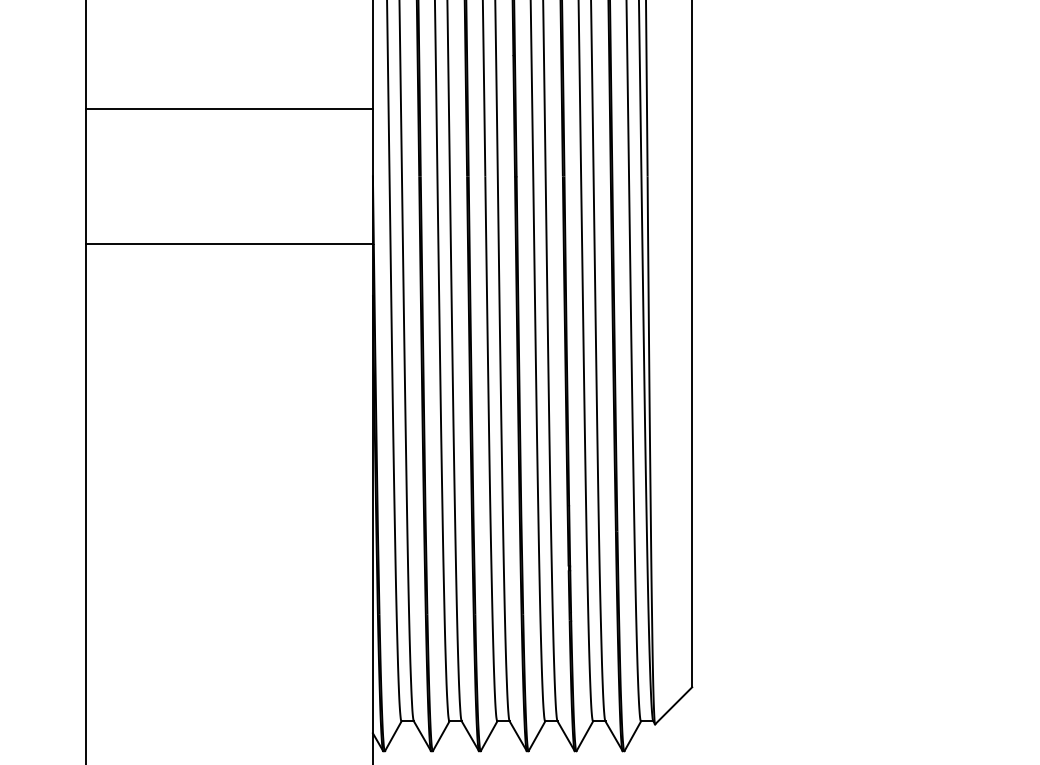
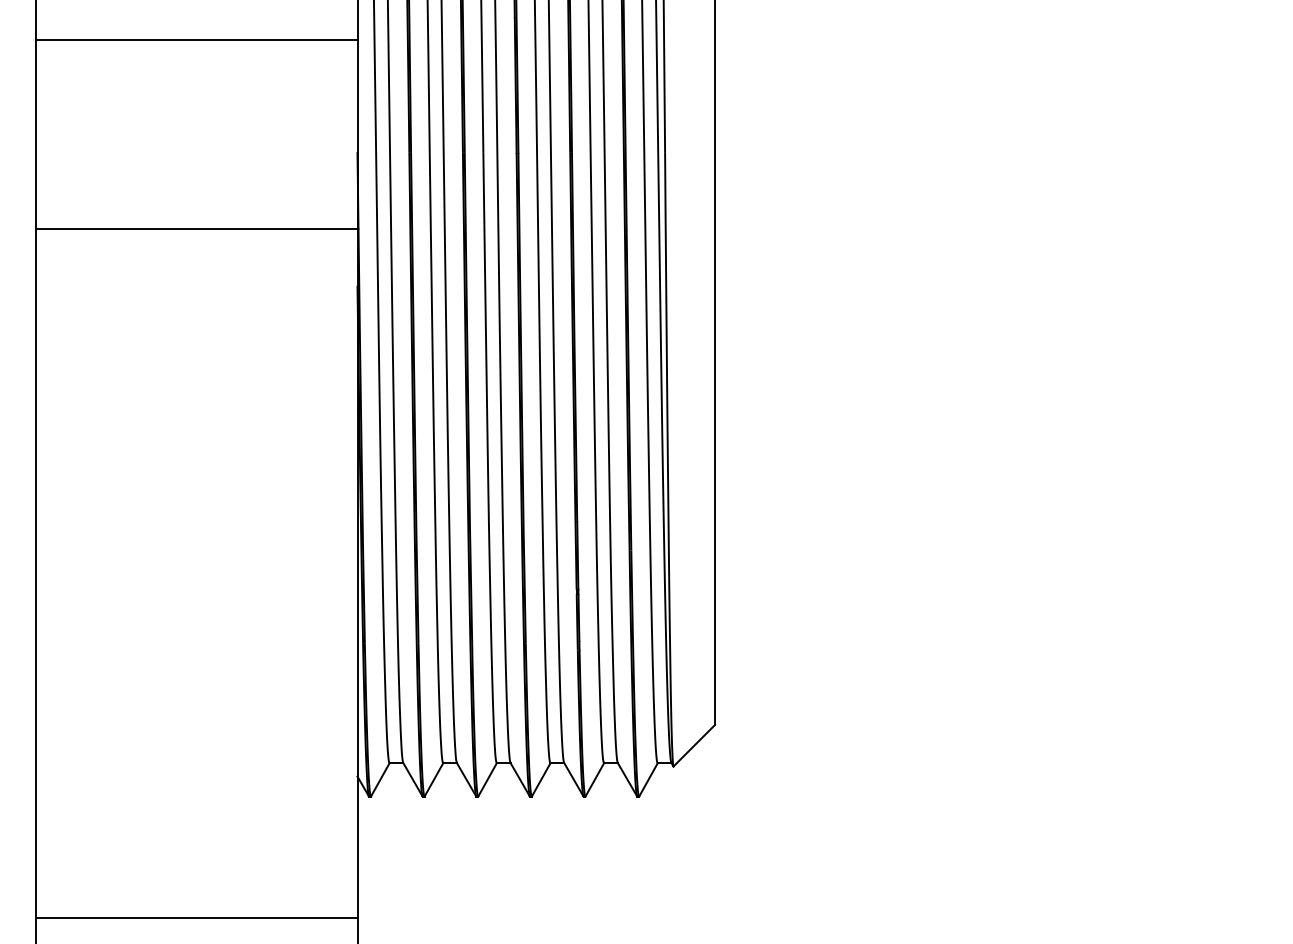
line: (229, 109) -> (196, 40), moved

